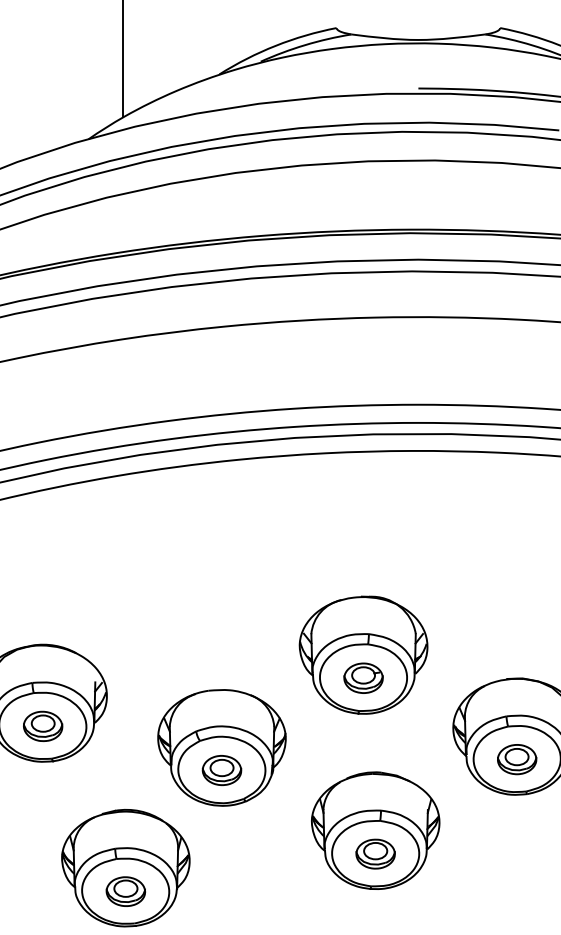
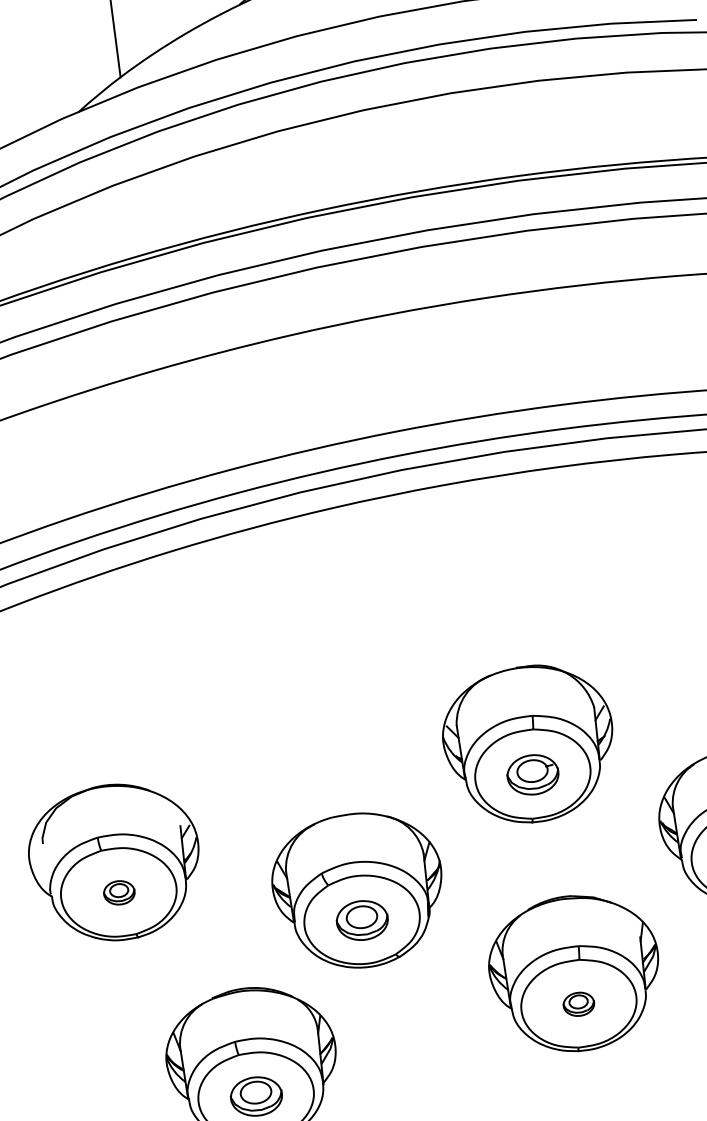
part: (43, 725) -> (119, 891), size x0.6
part: (375, 853) -> (578, 1003), size x0.6

